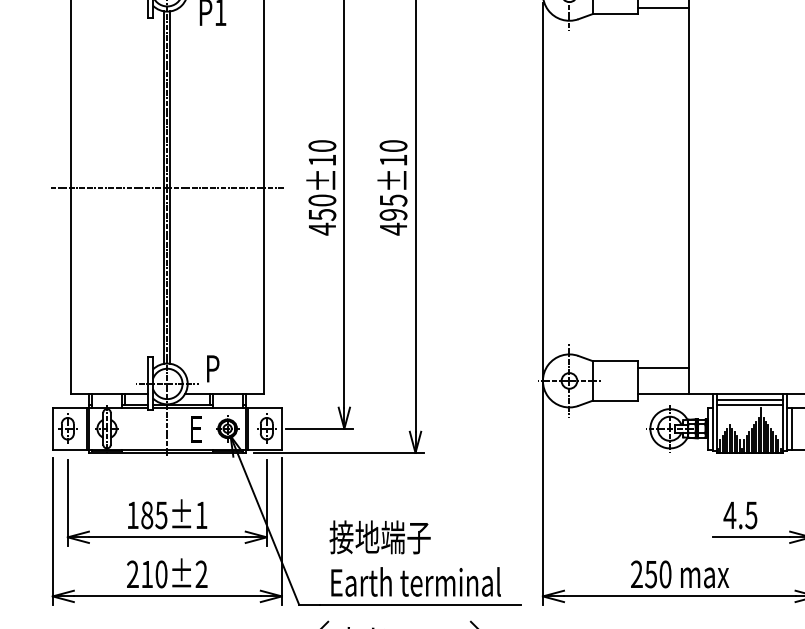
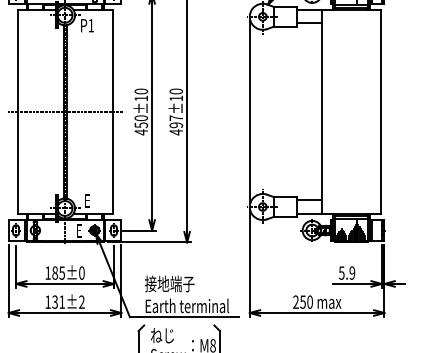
text: (393, 200) -> (176, 118), 495±10 -> 497±10
text: (212, 367) -> (87, 200), P -> E
text: (200, 514) -> (81, 272), 185±1 -> 185±0
text: (739, 514) -> (346, 272), 4.5 -> 5.9
text: (147, 573) -> (55, 301), 210±2 -> 131±2

